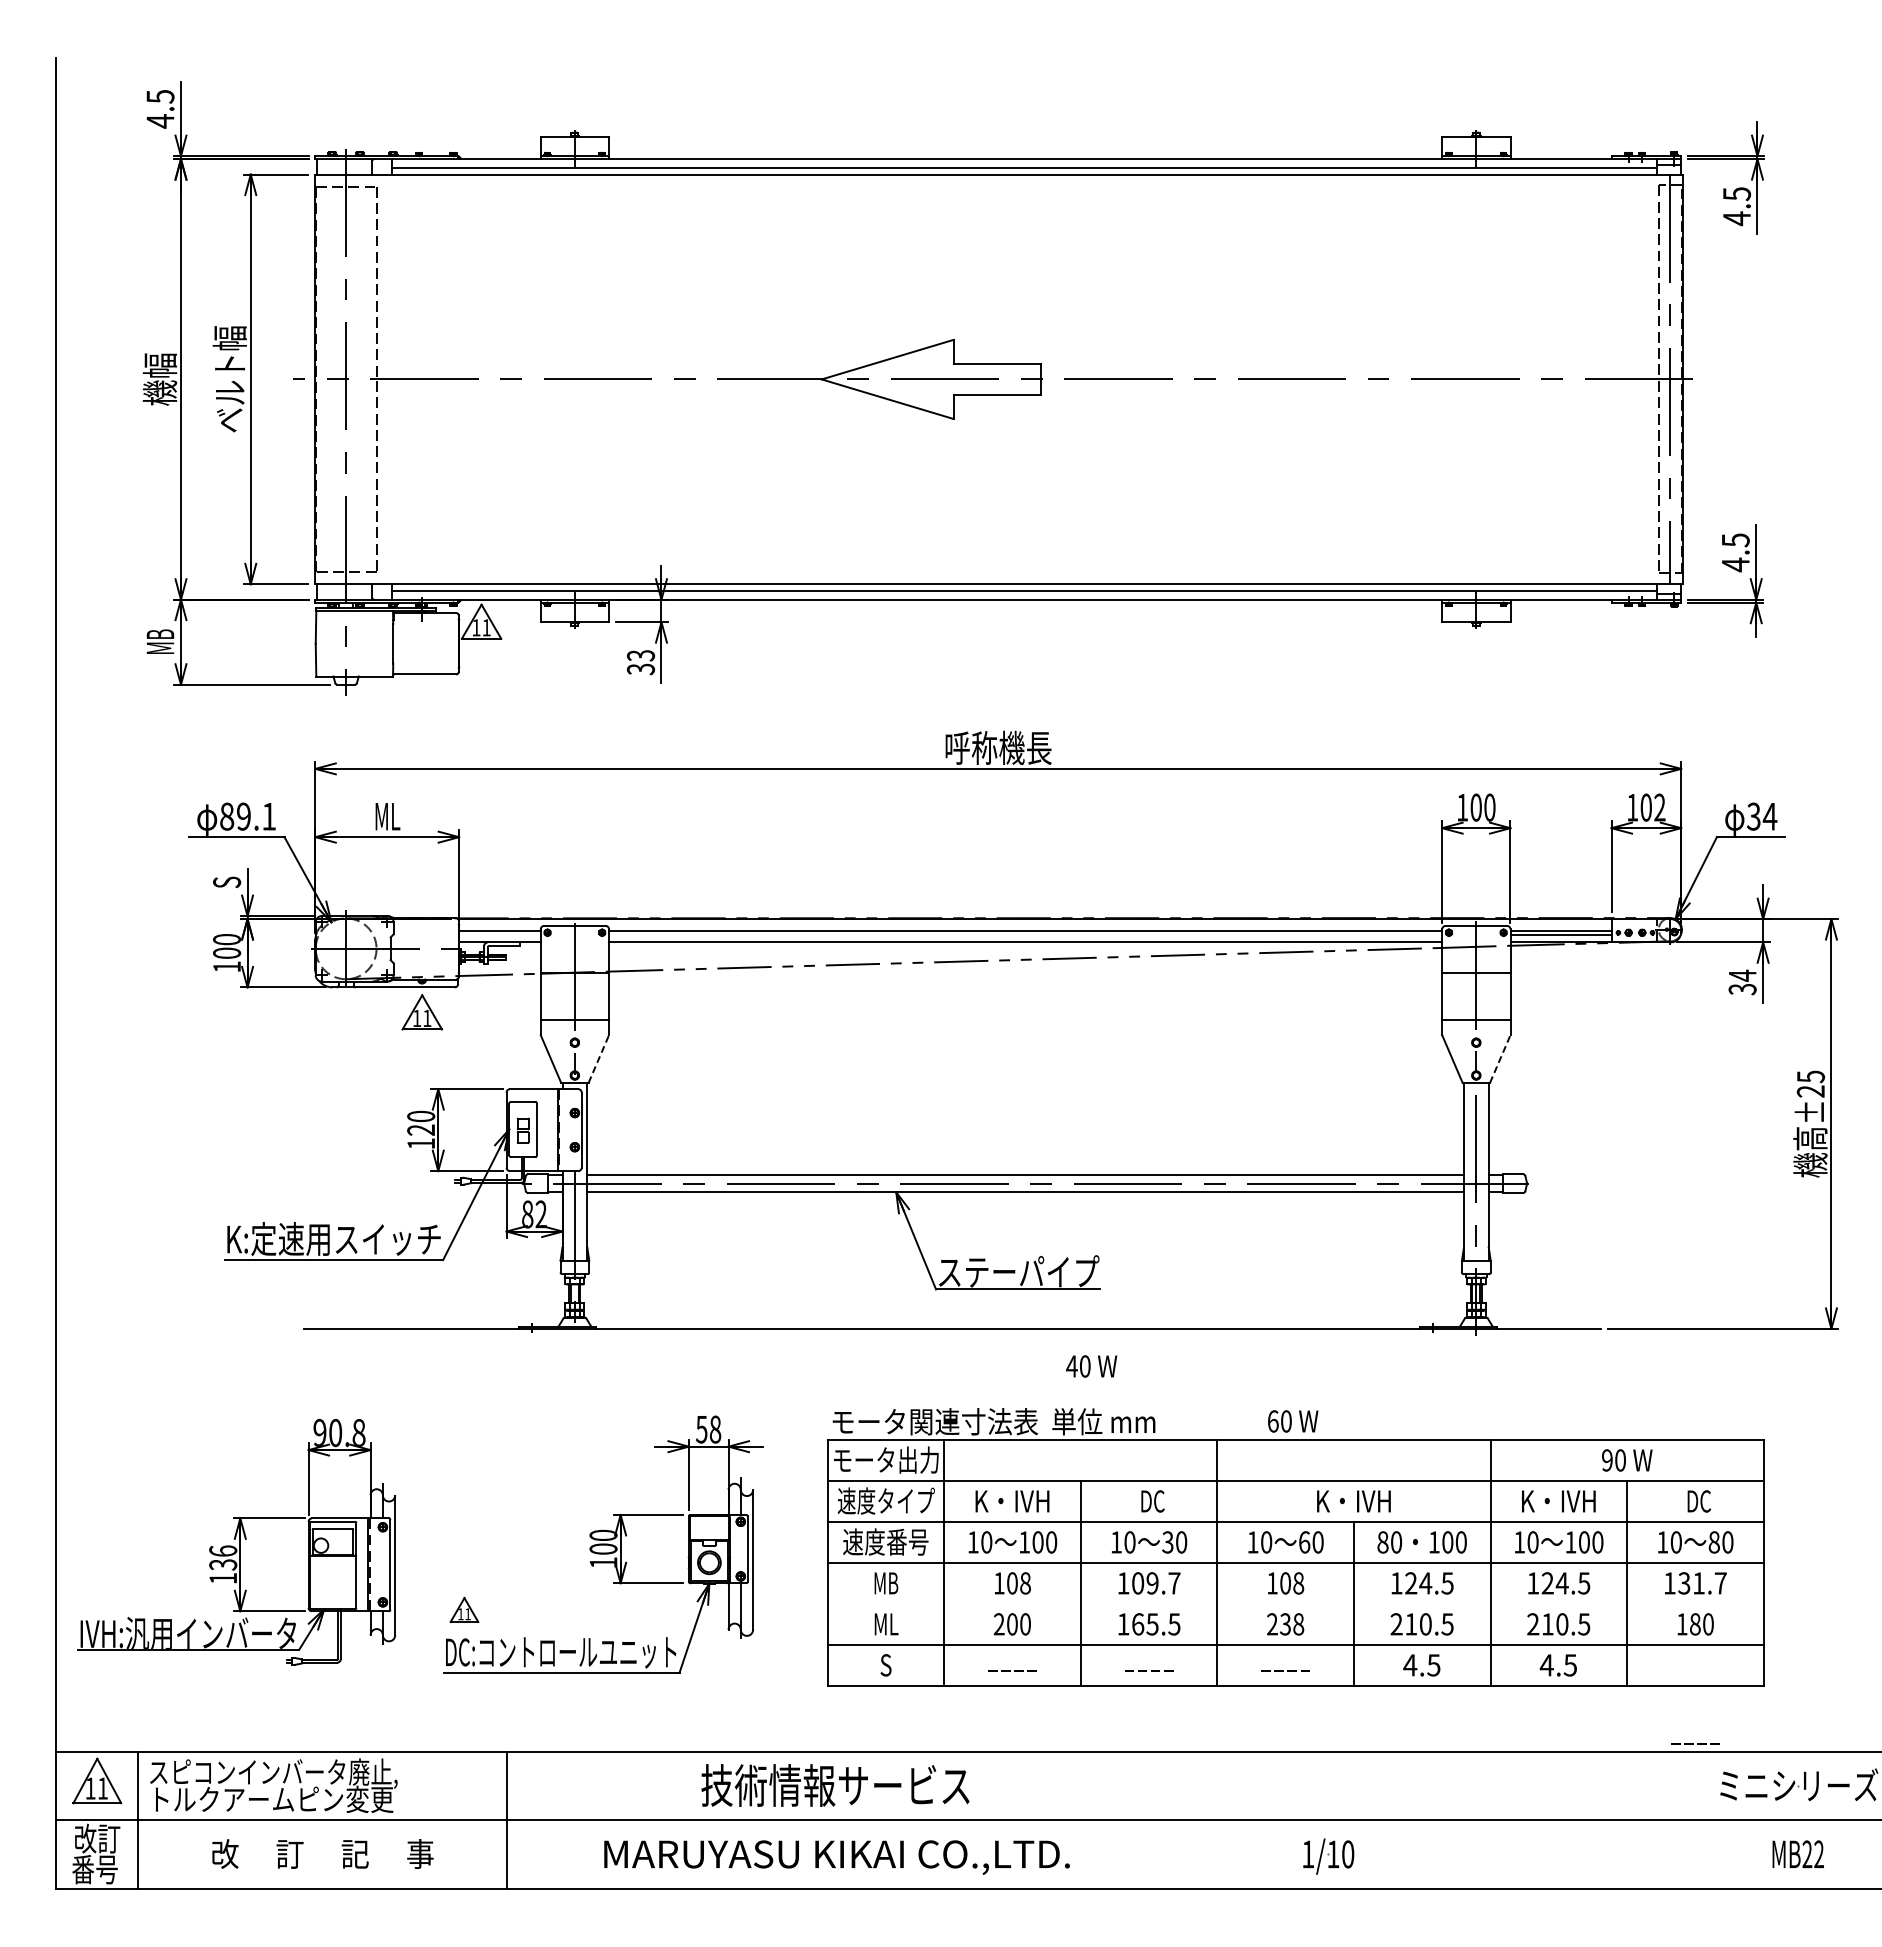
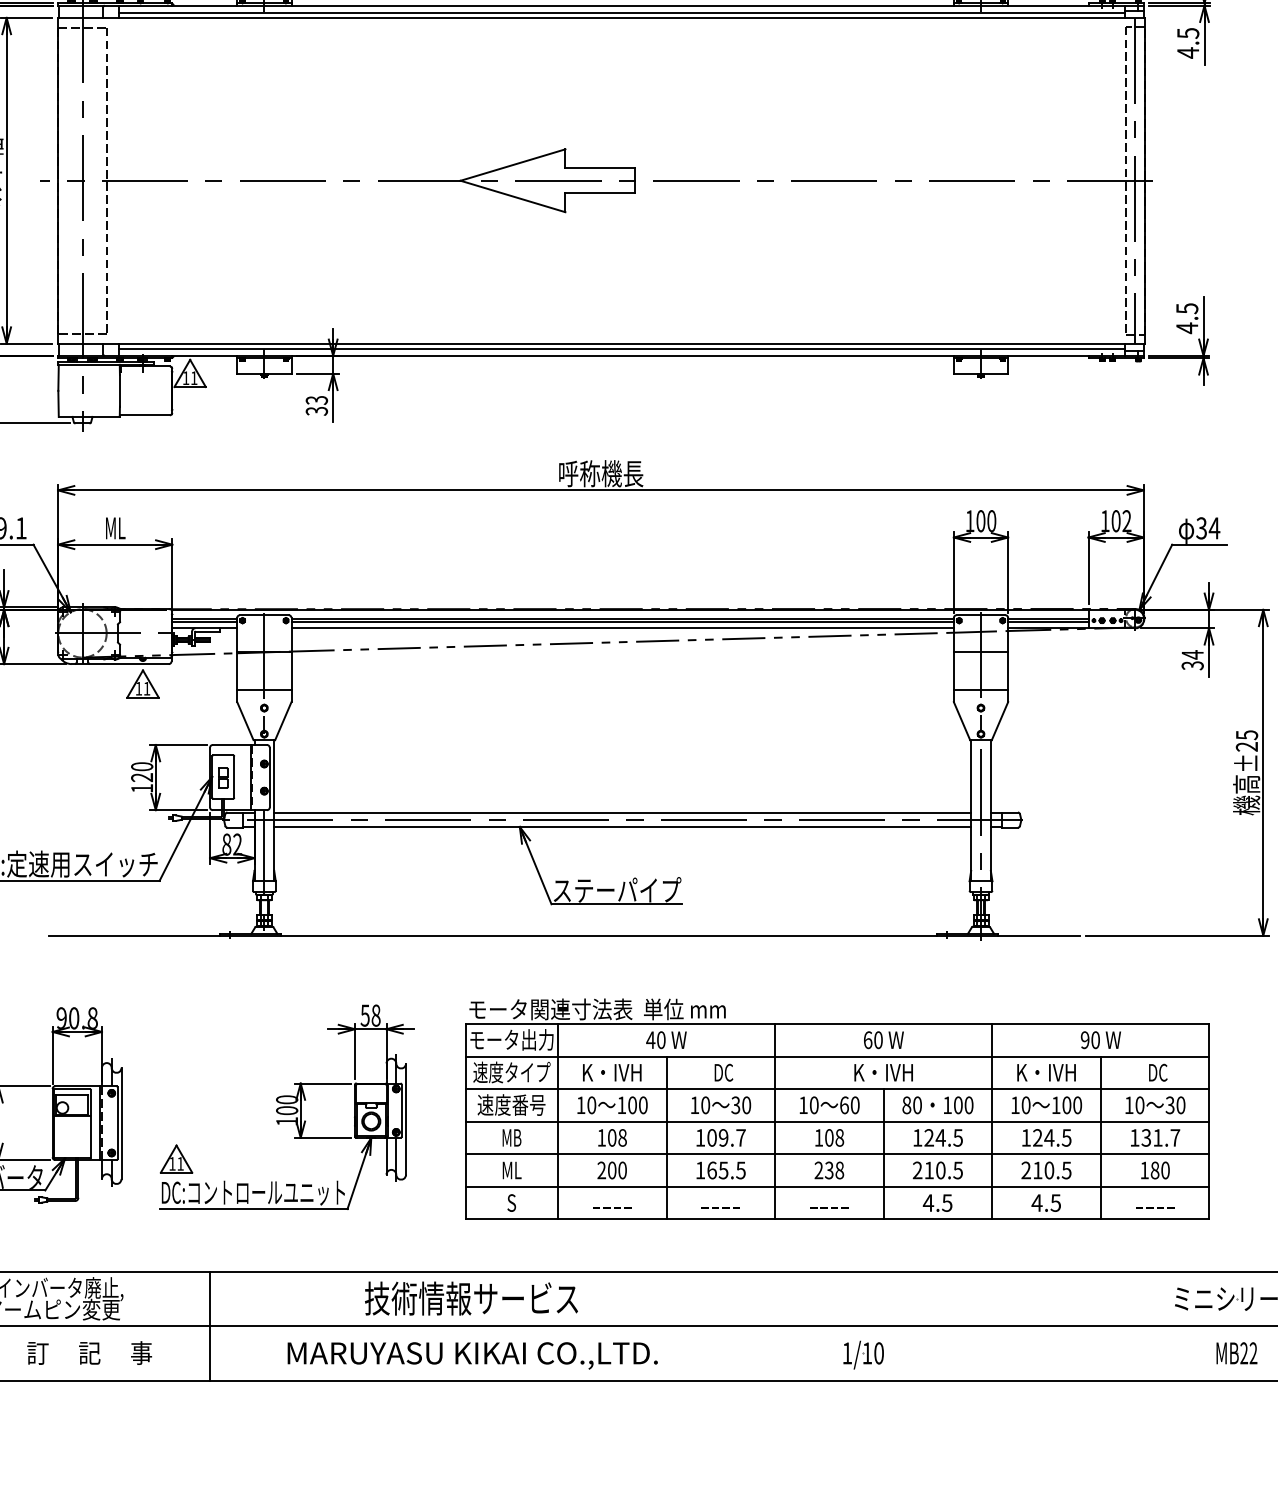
line: (499, 934) -> (204, 622), added
line: (1025, 934) -> (622, 622), added
line: (599, 1058) -> (283, 720), dashed -> solid
line: (1500, 1058) -> (1000, 720), dashed -> solid
text: (1091, 1366) -> (666, 1040), moved
text: (1293, 1421) -> (884, 1040), moved
text: (1713, 1542) -> (1169, 1105), 80 -> 30
line: (1295, 1603) -> (837, 1153), added
part: (464, 1609) -> (176, 1158), size x1.43
text: (1695, 1743) -> (1155, 1207), moved

